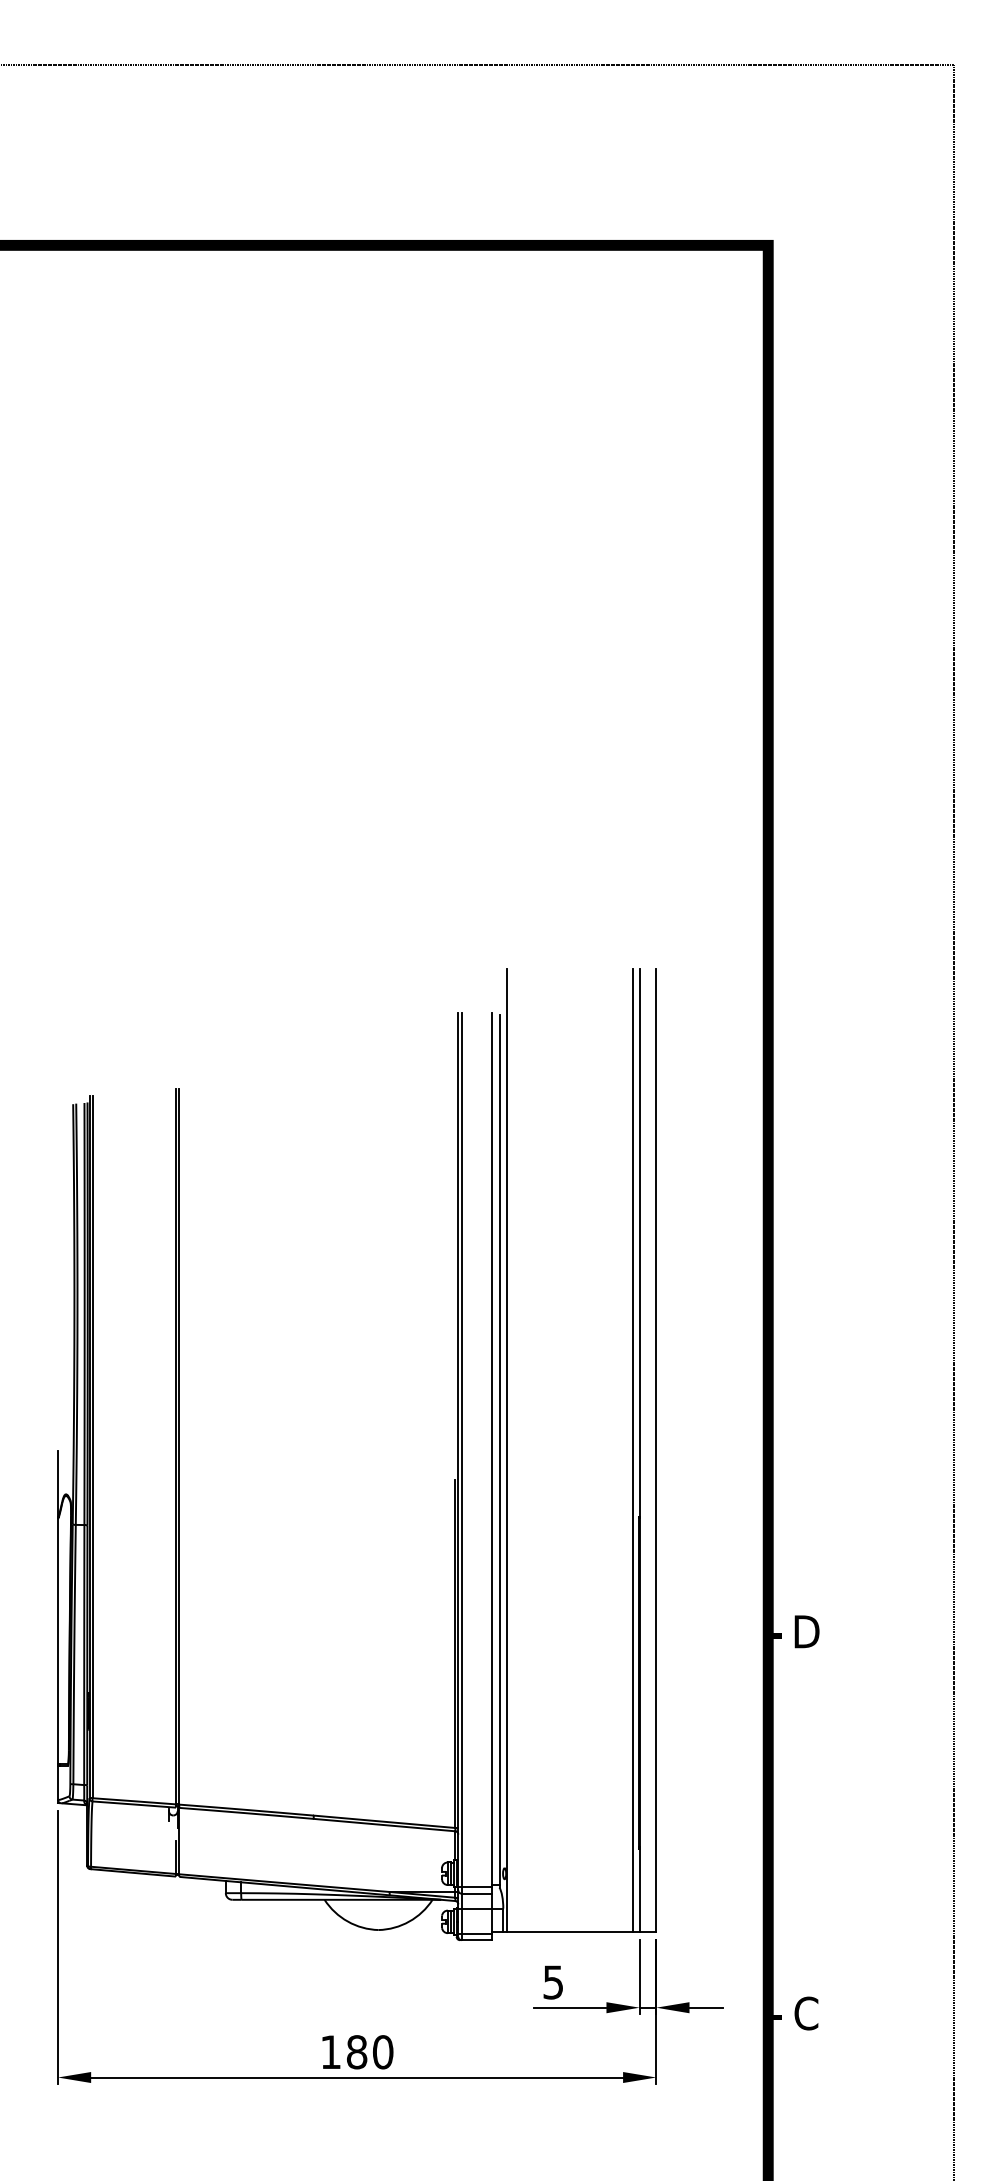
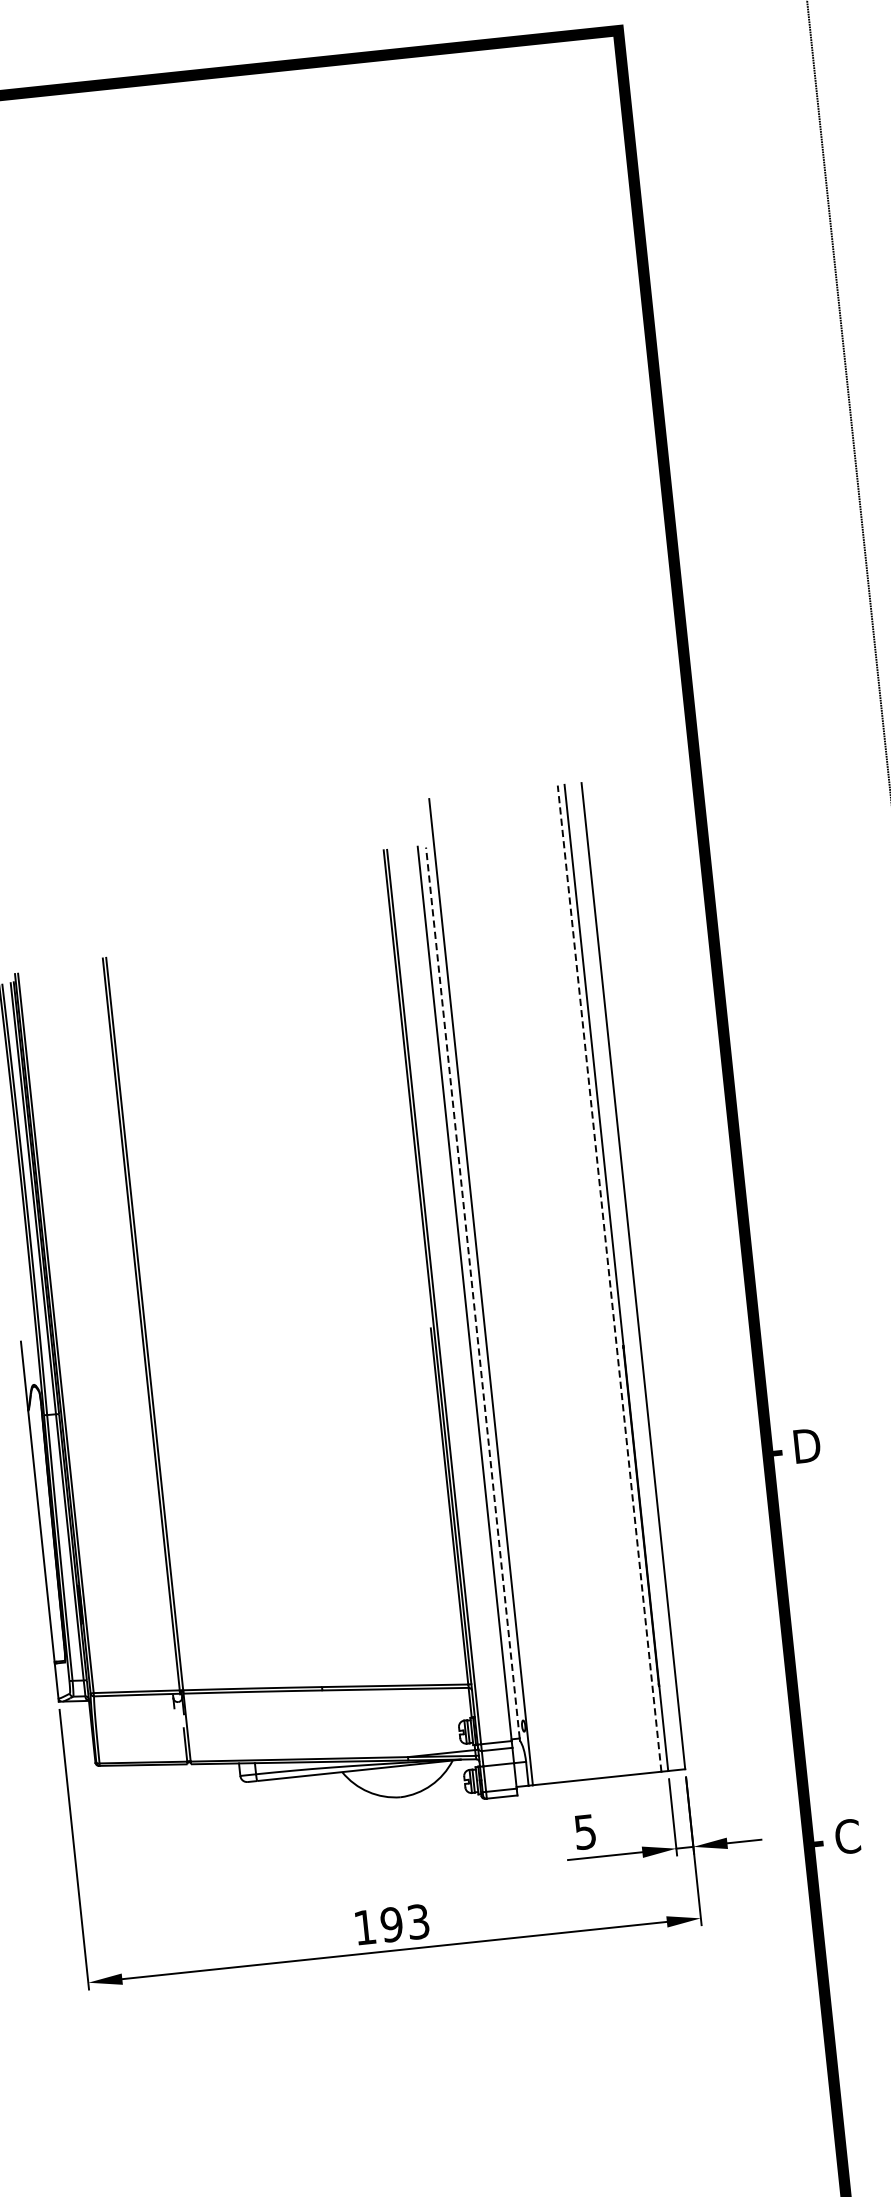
line: (499, 1449) -> (472, 1292), solid -> dashed
line: (633, 1450) -> (610, 1278), solid -> dashed
text: (369, 2052) -> (404, 1923), 180 -> 193

